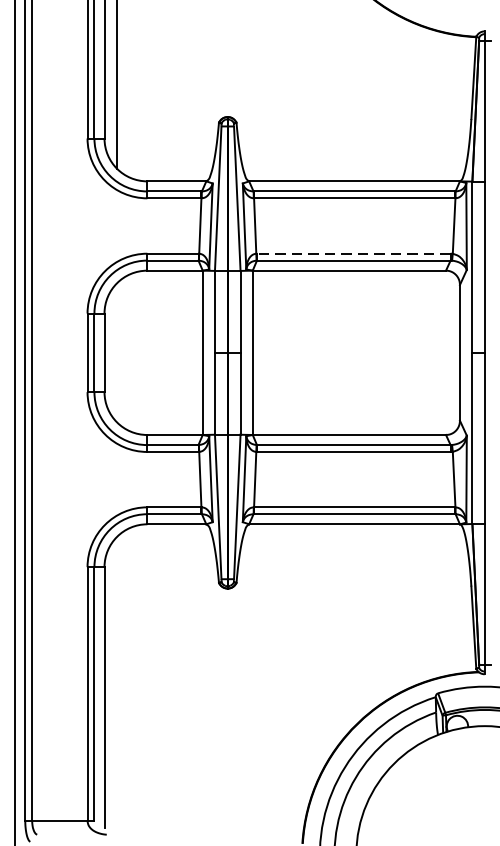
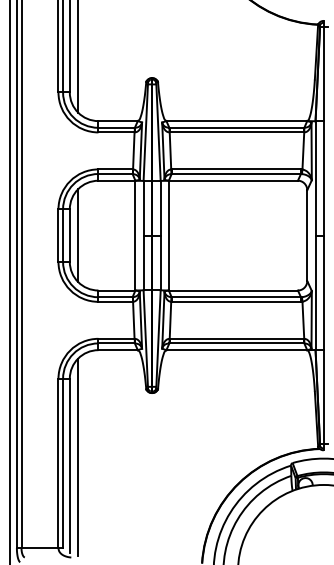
line: (354, 253) -> (236, 169), dashed -> solid
line: (117, 352) -> (78, 235), added
line: (117, 684) -> (78, 457), added

